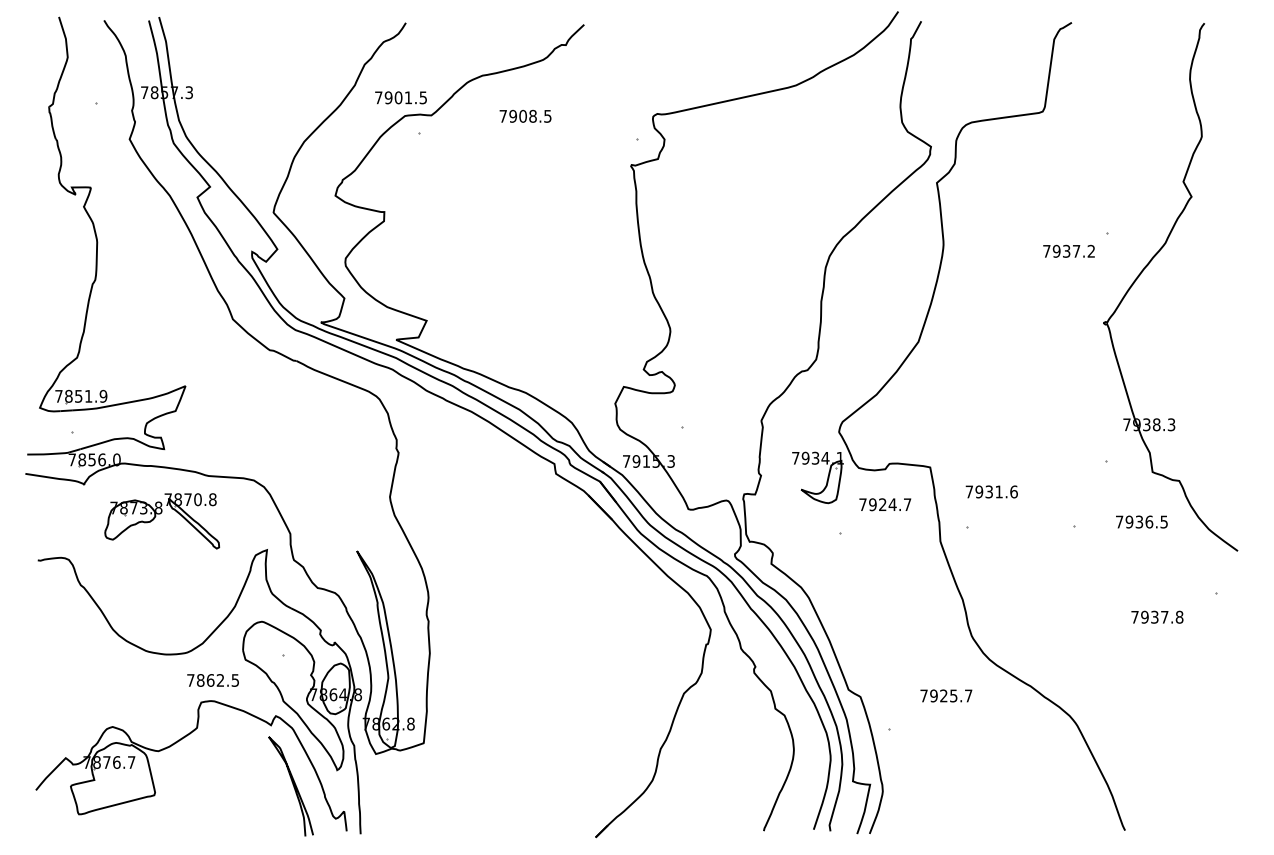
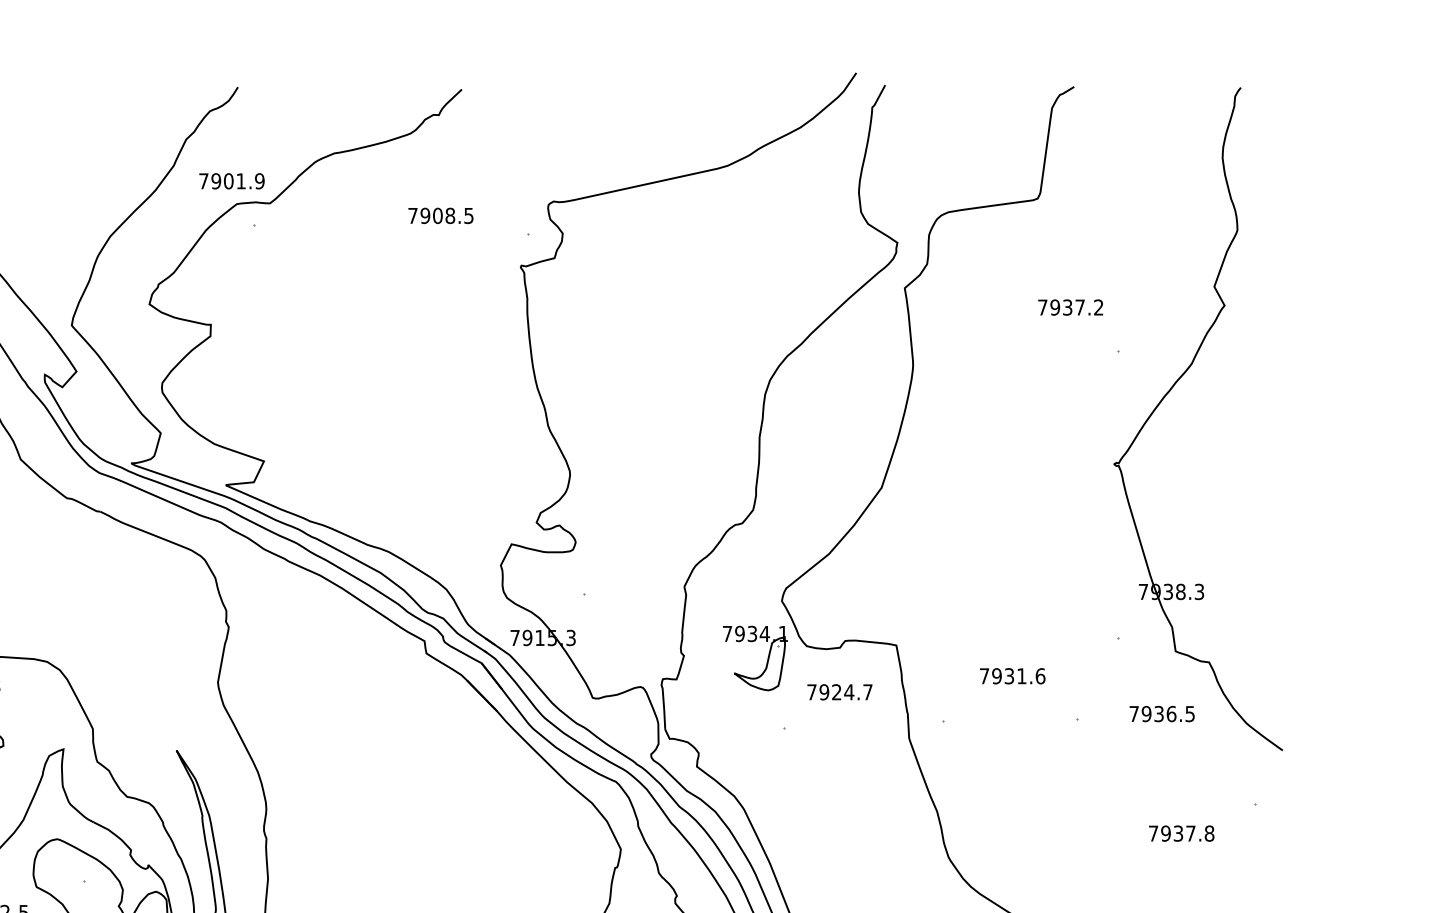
text: (423, 97) -> (260, 180), 7901.5 -> 7901.9
text: (525, 115) -> (440, 214), moved
text: (1068, 250) -> (1070, 306), moved
text: (991, 491) -> (1012, 675), moved

